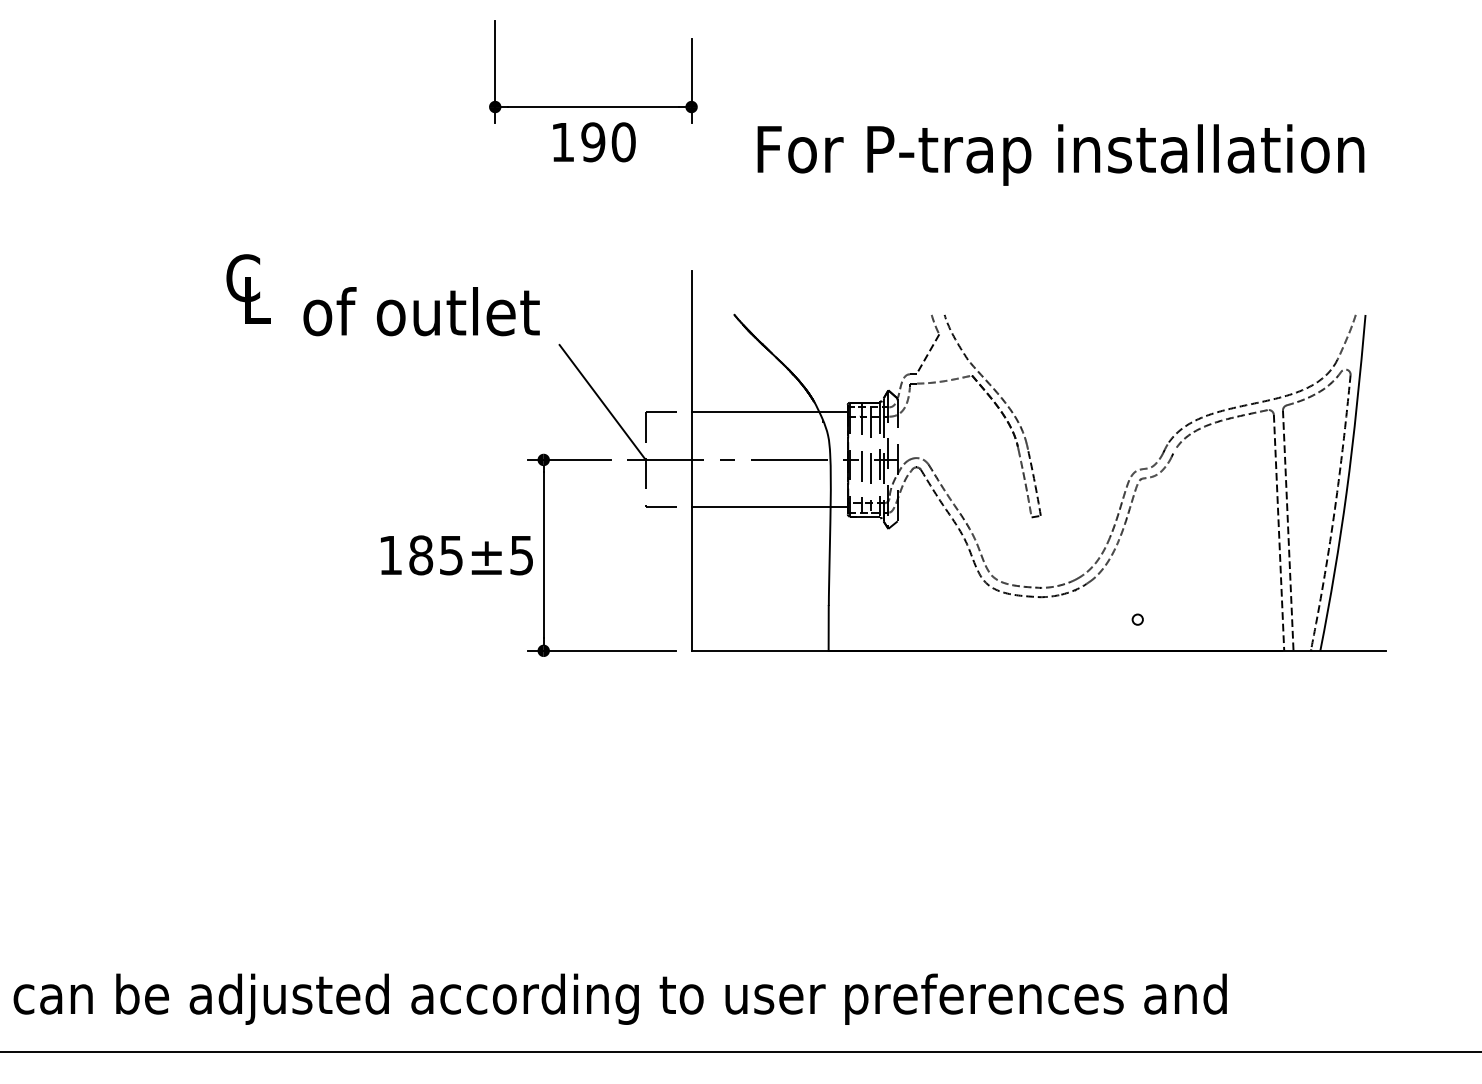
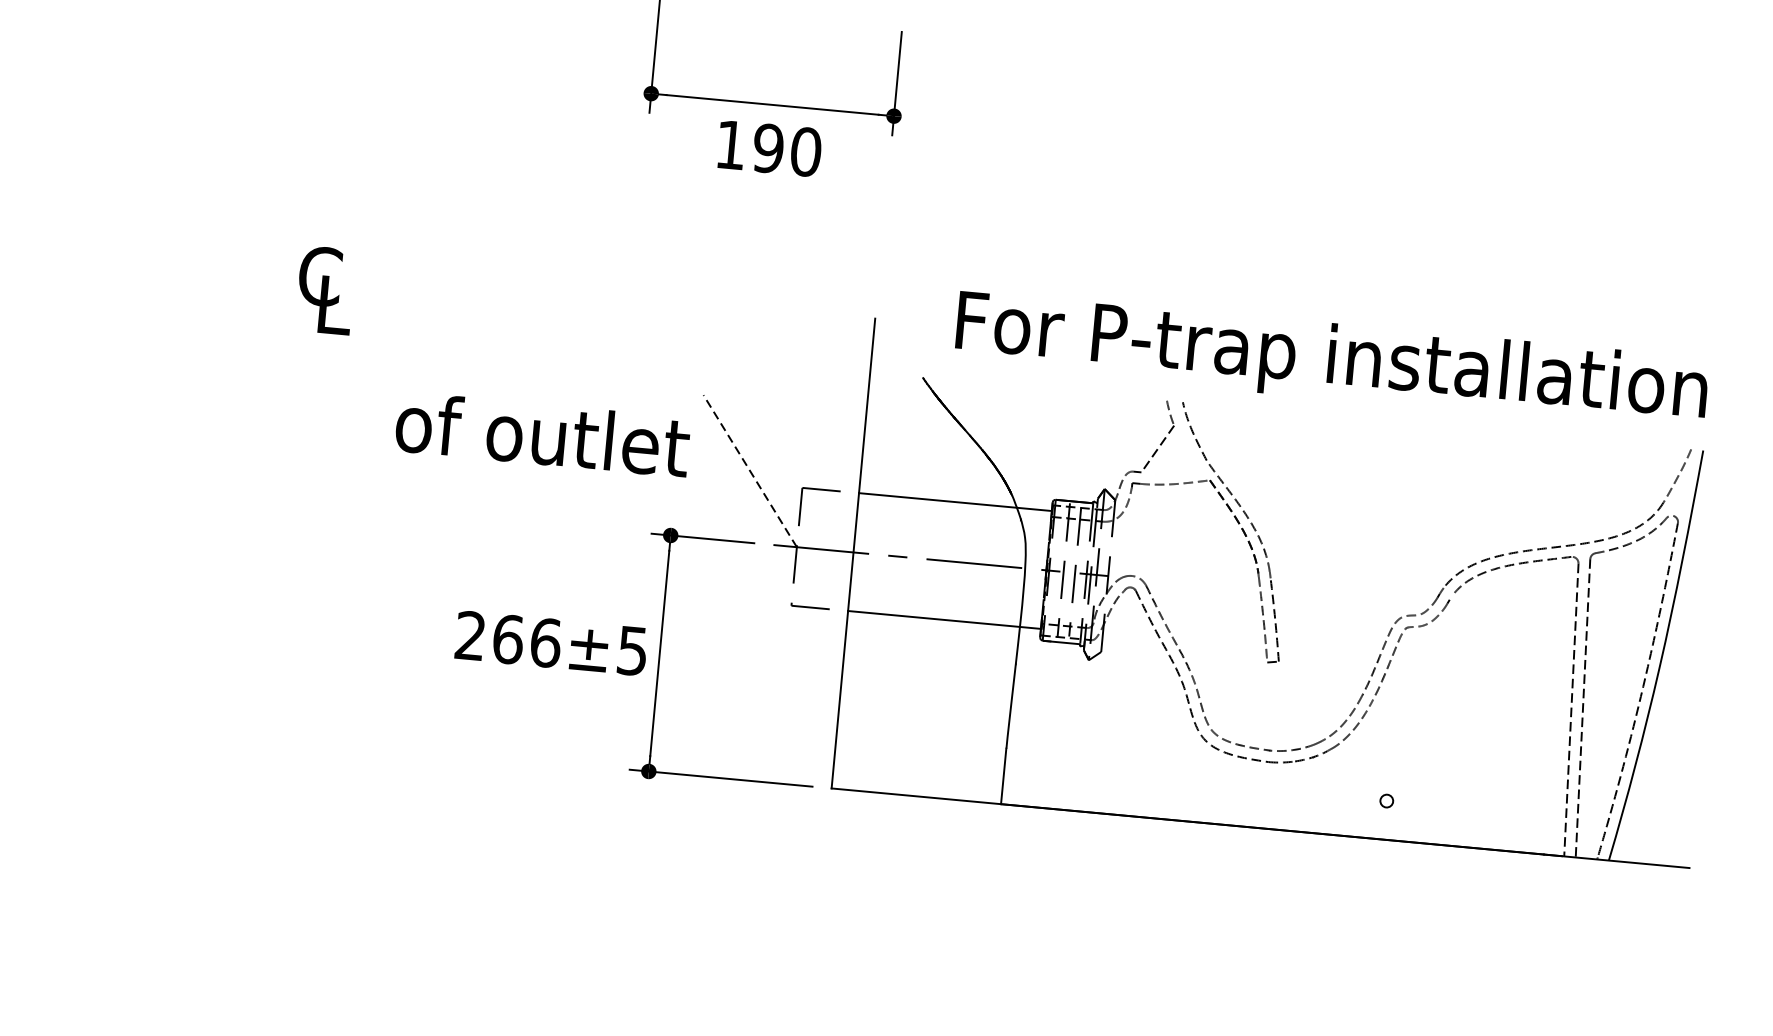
text: (1060, 154) -> (1331, 360), moved
text: (421, 311) -> (542, 434), moved
line: (602, 402) -> (749, 471), solid -> dashed
text: (421, 555) -> (508, 639), 185±5 -> 266±5

